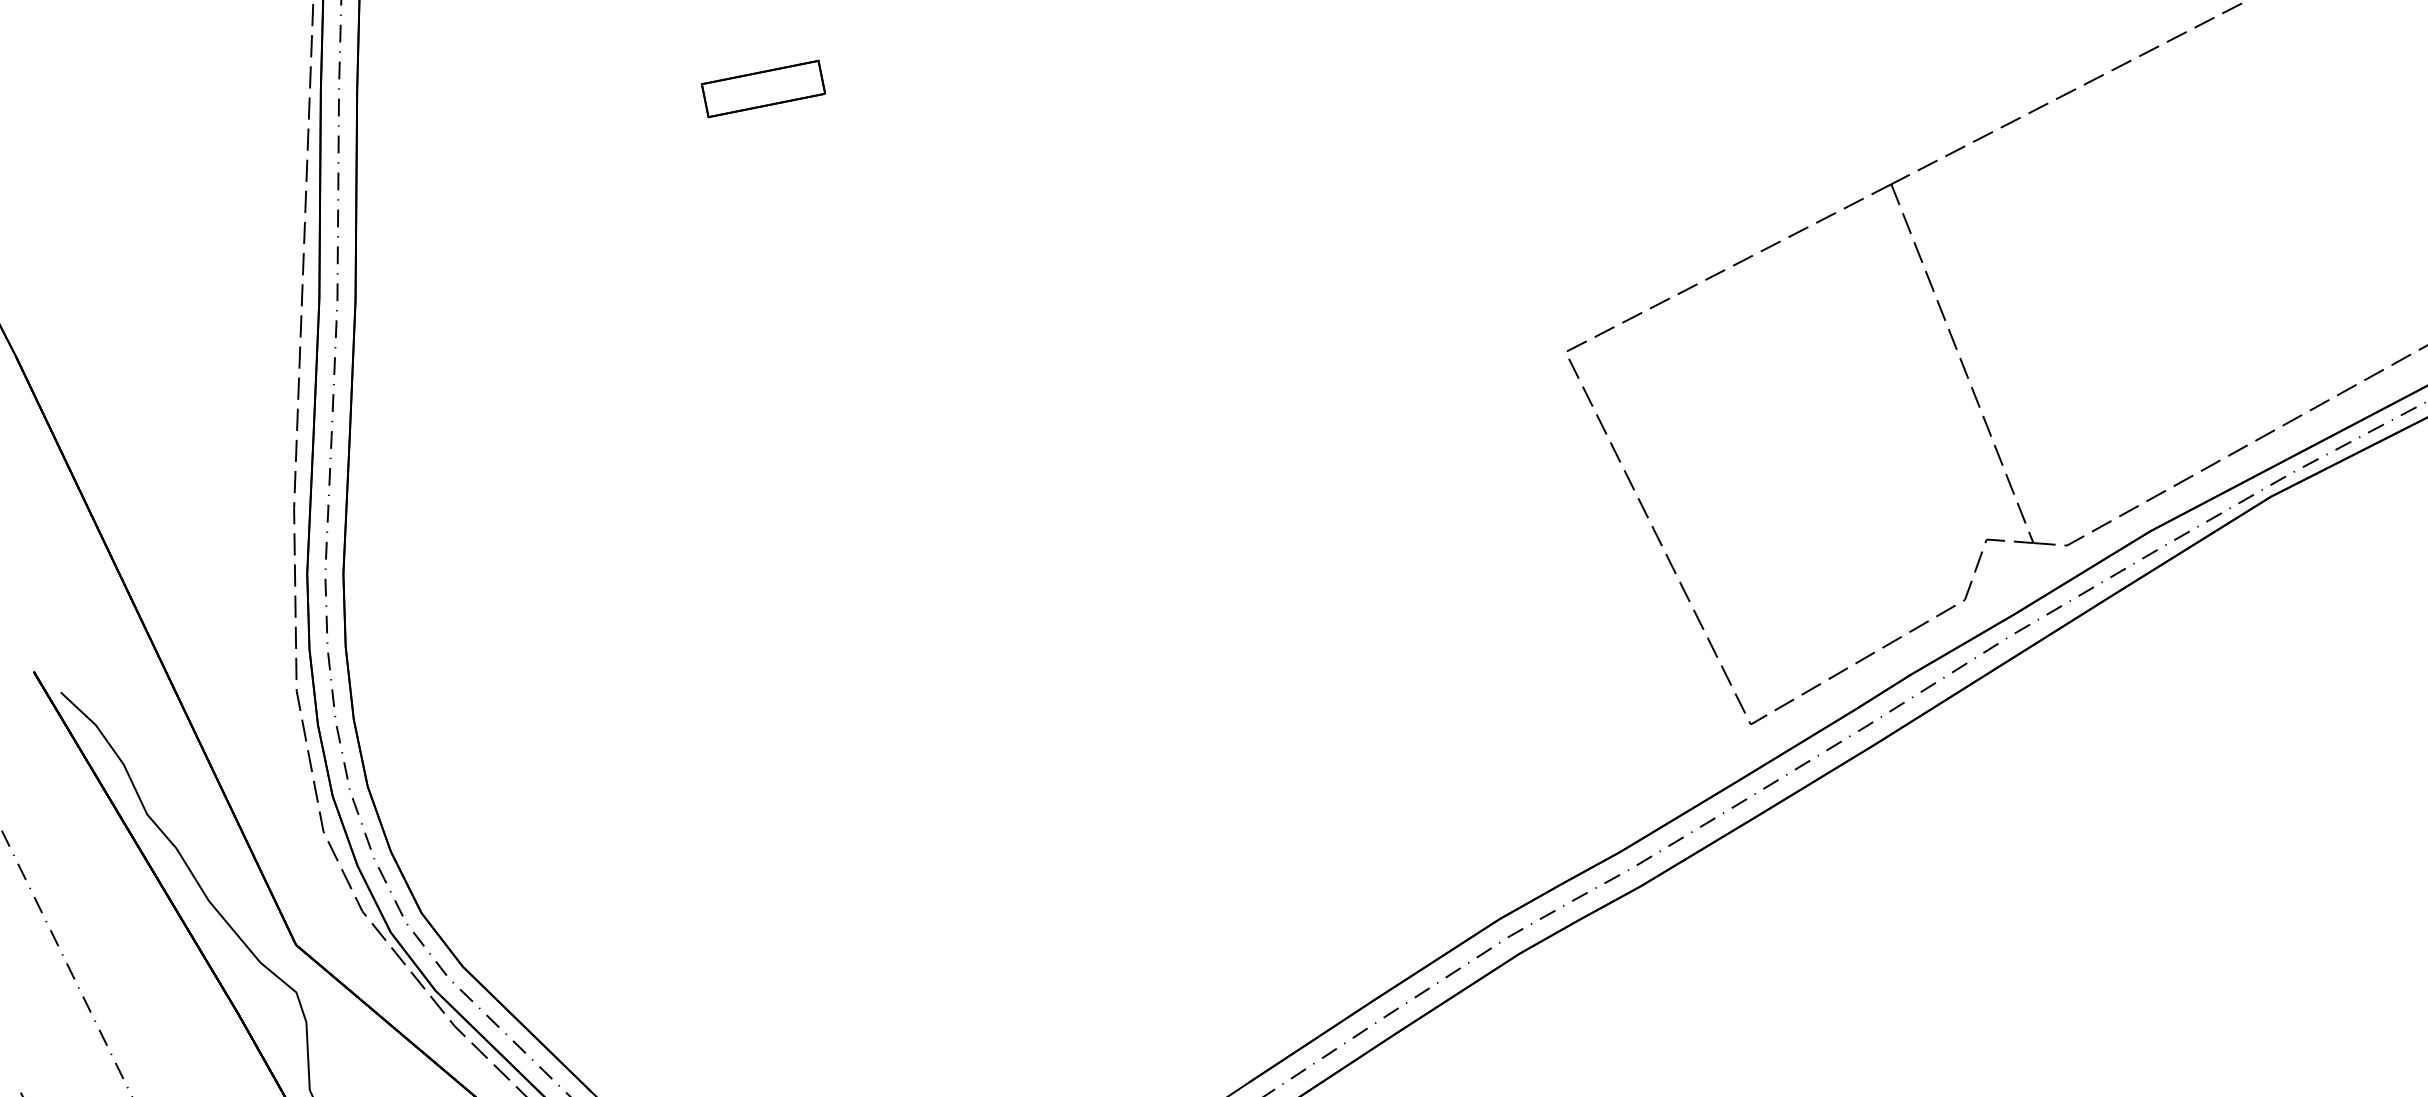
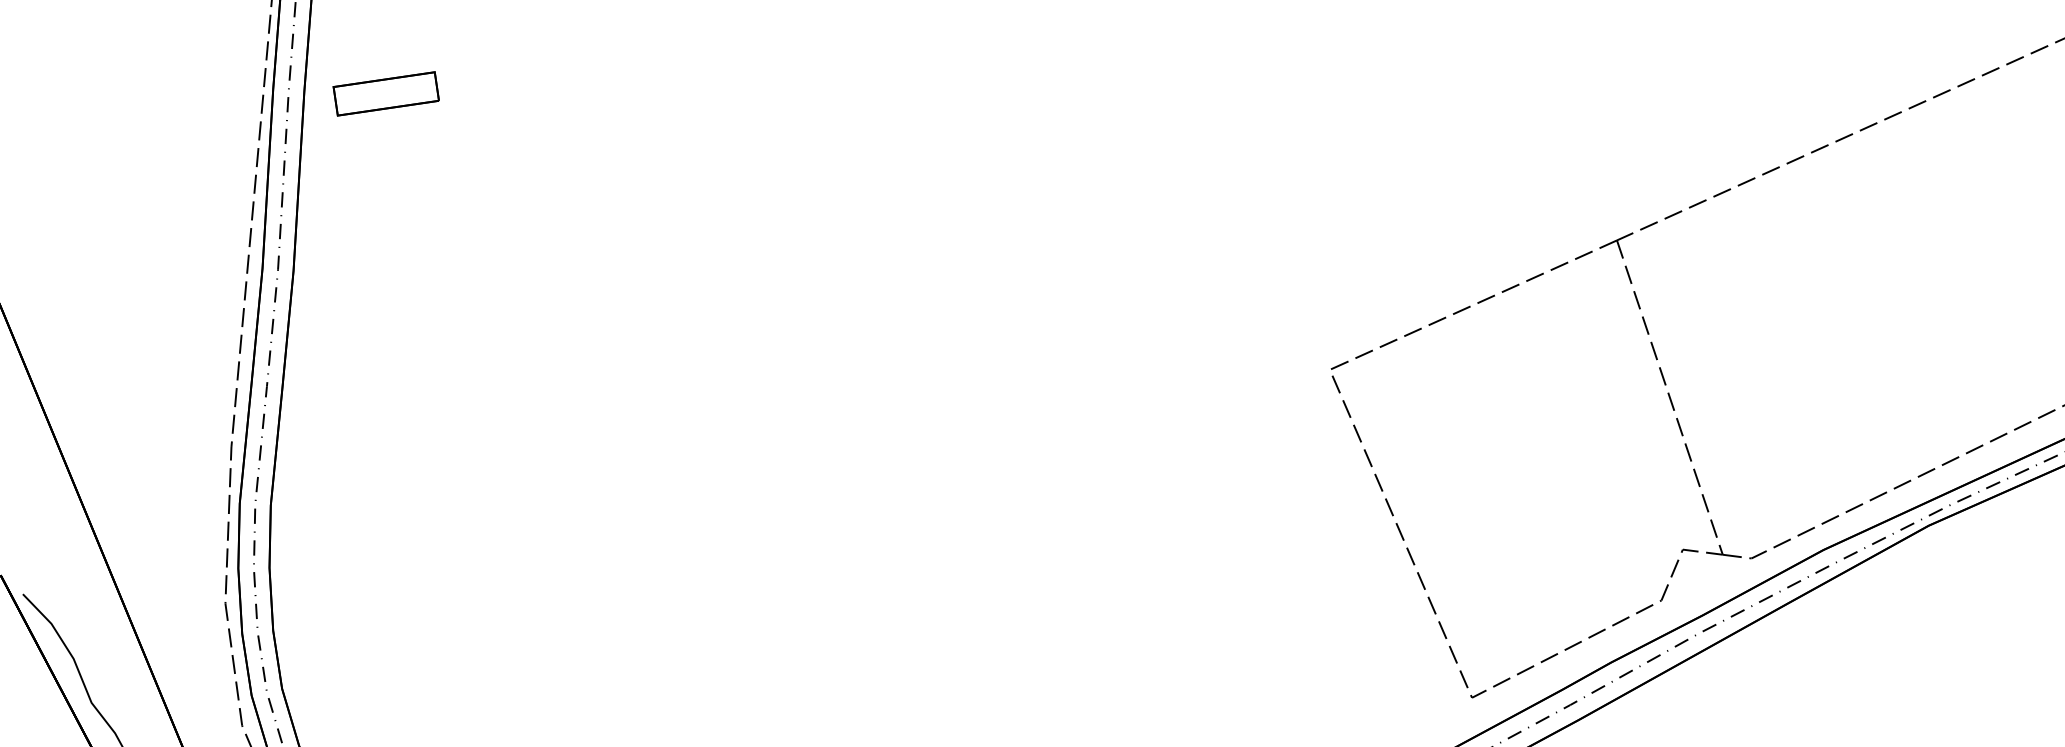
part: (762, 88) -> (385, 93), moved

